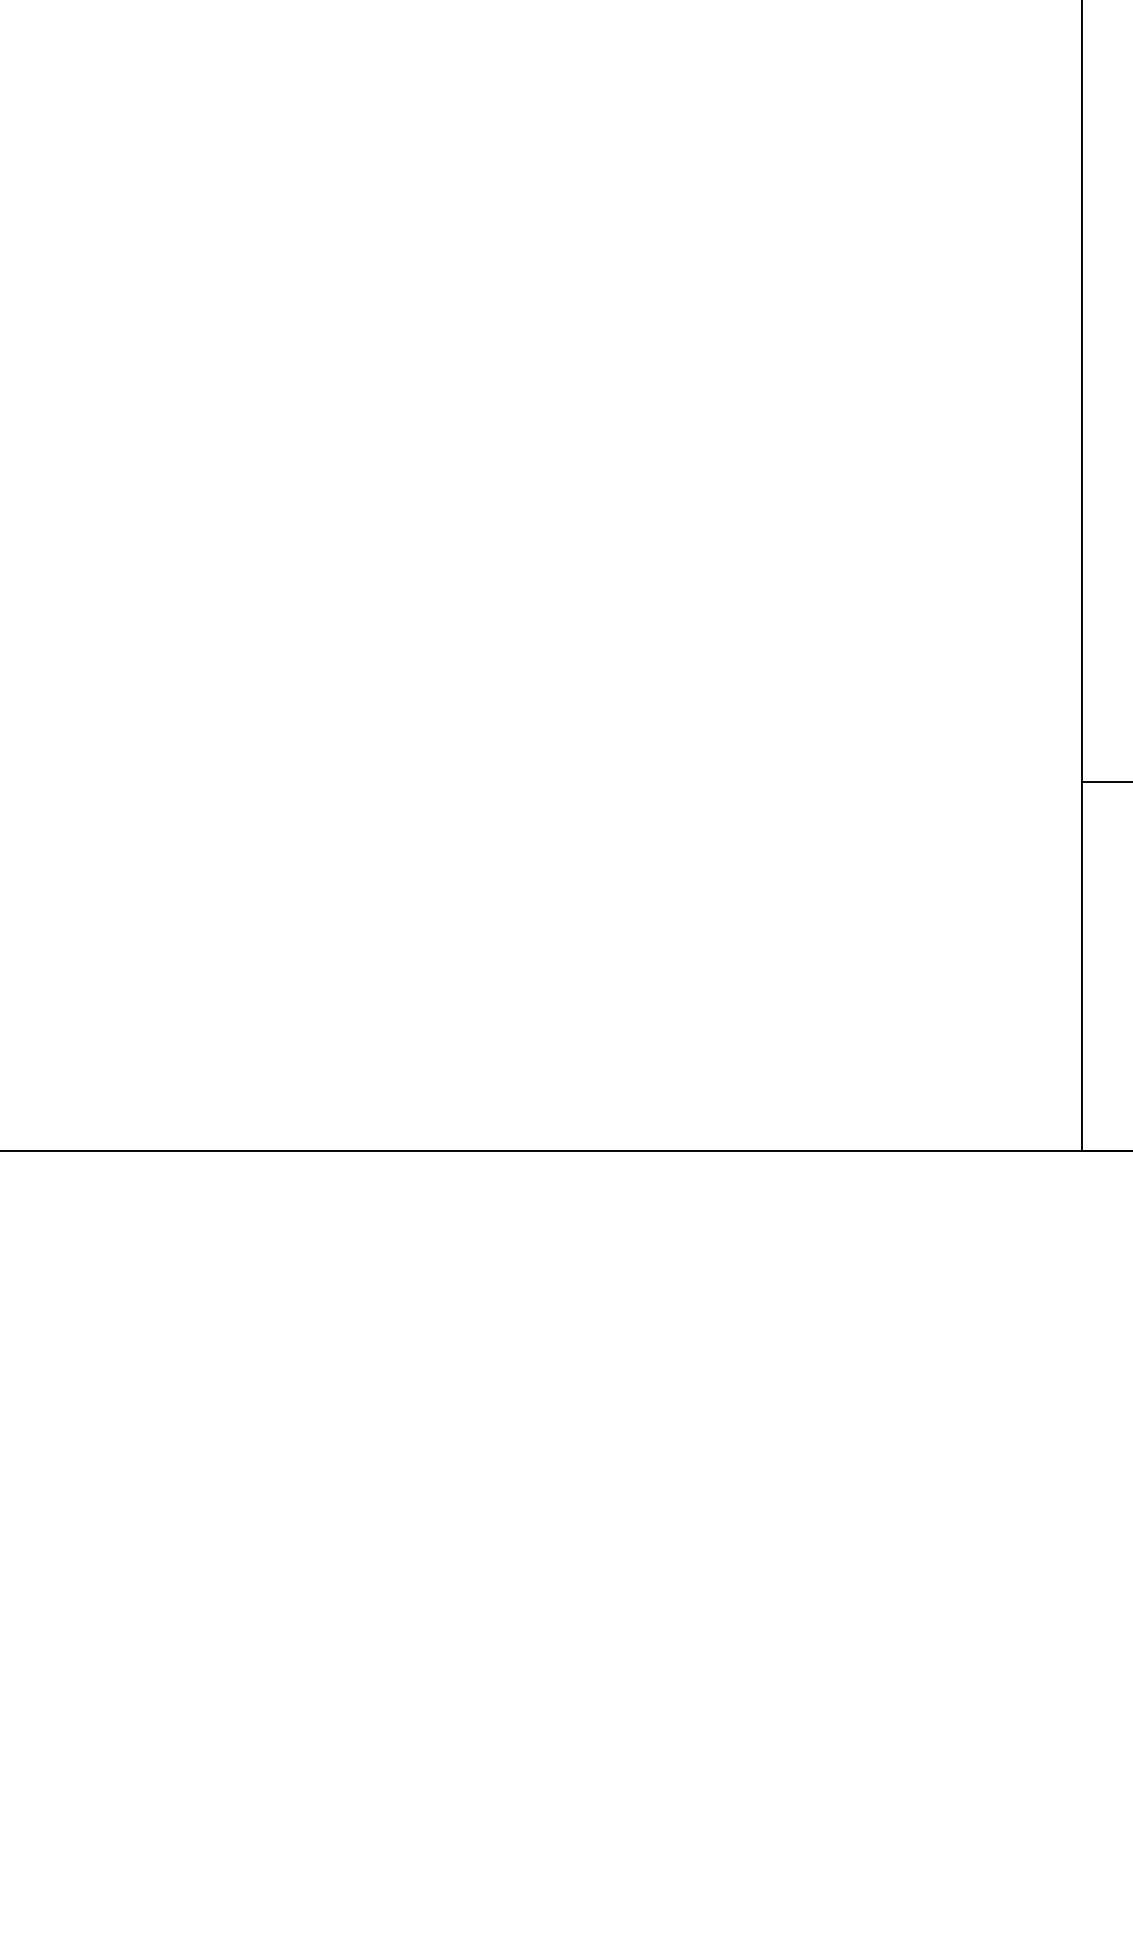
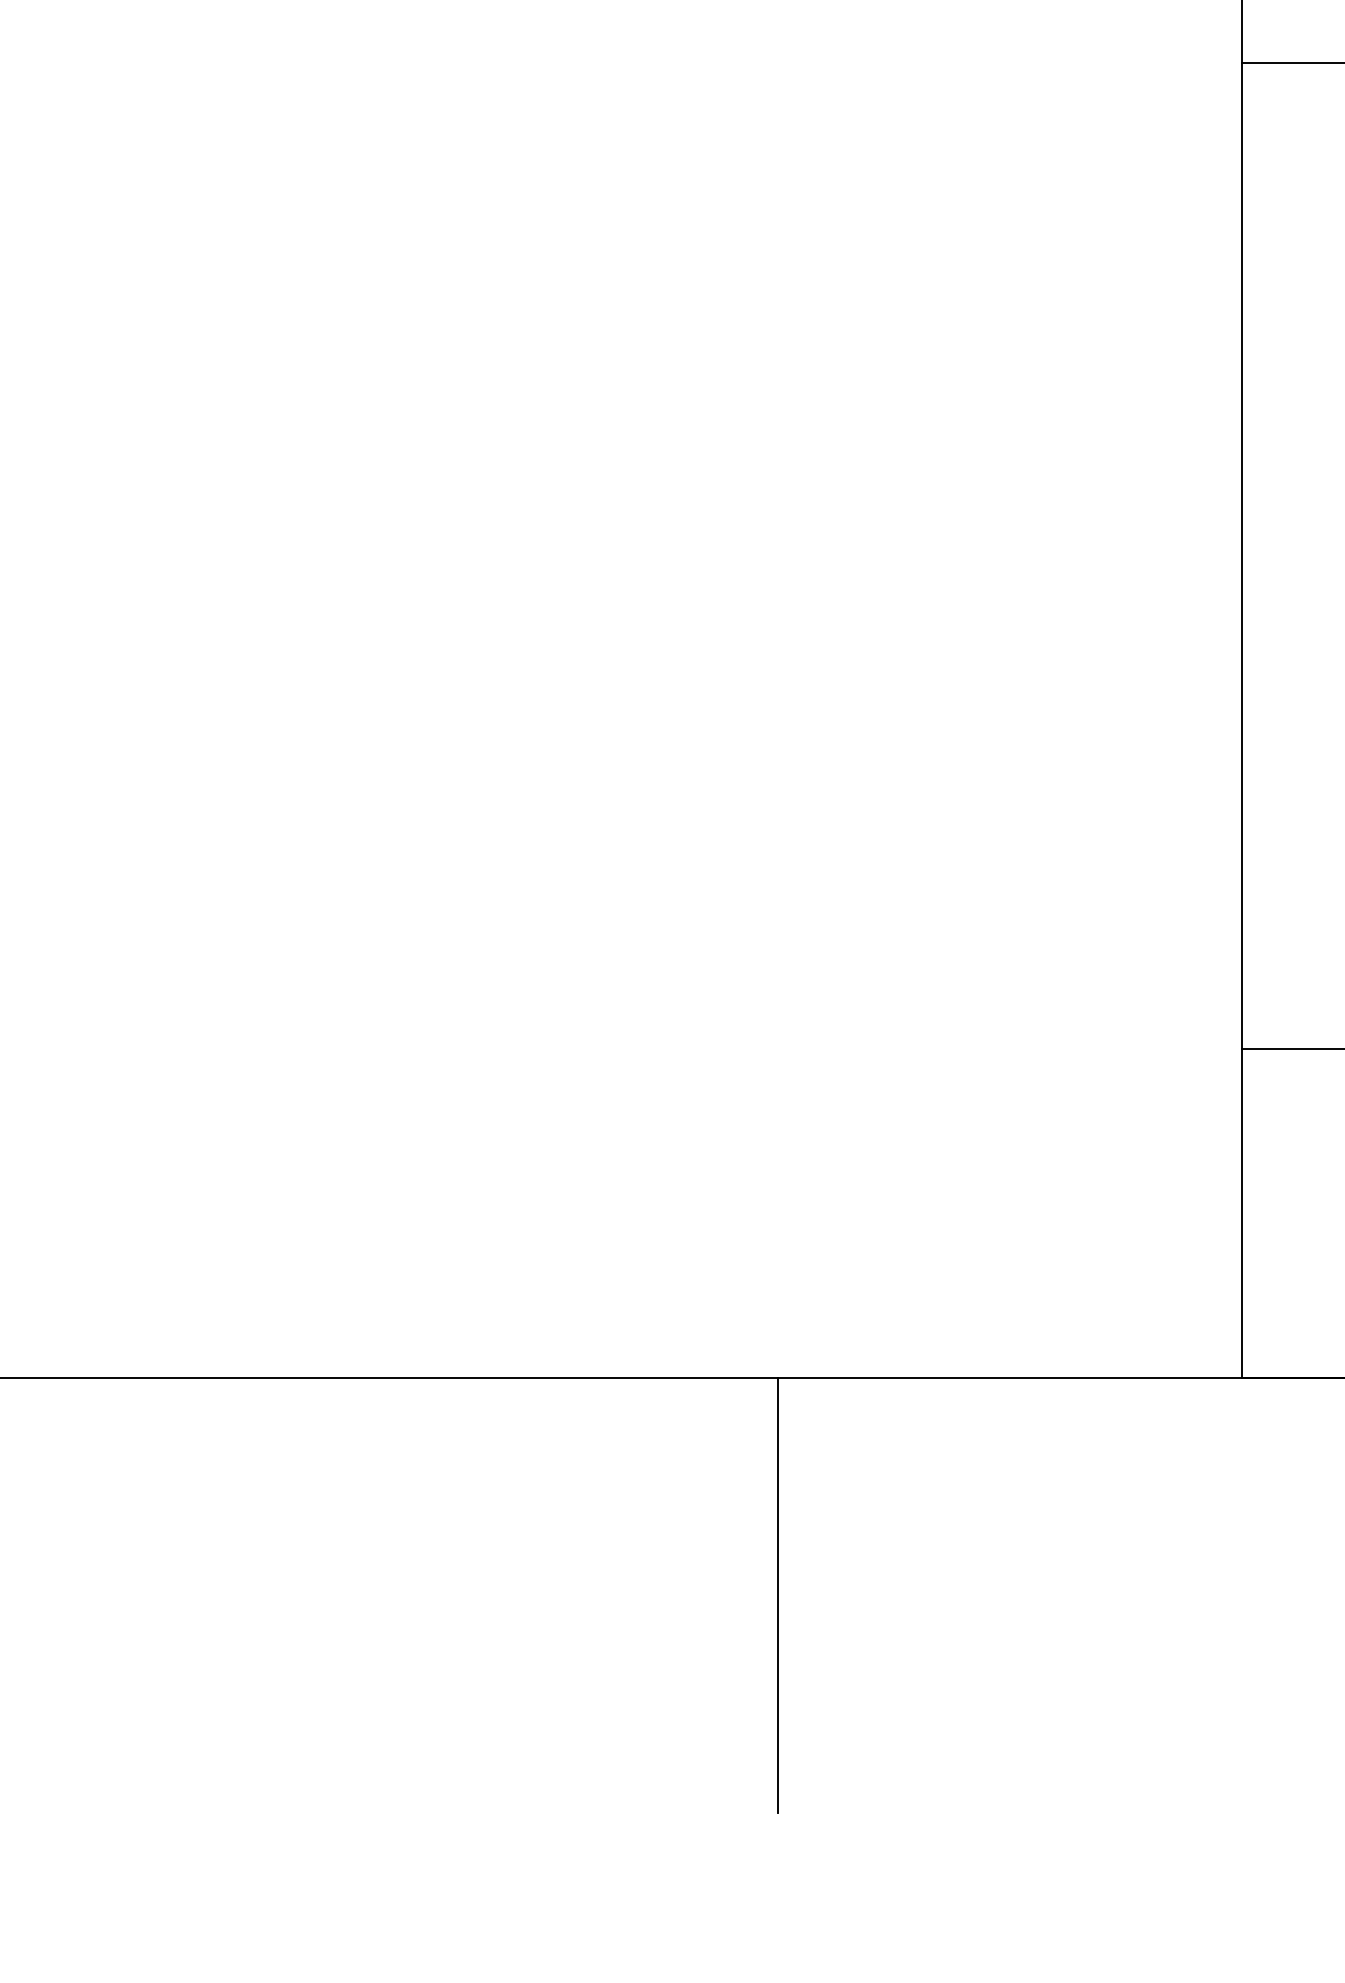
line: (560, 1394) -> (777, 1595), added

